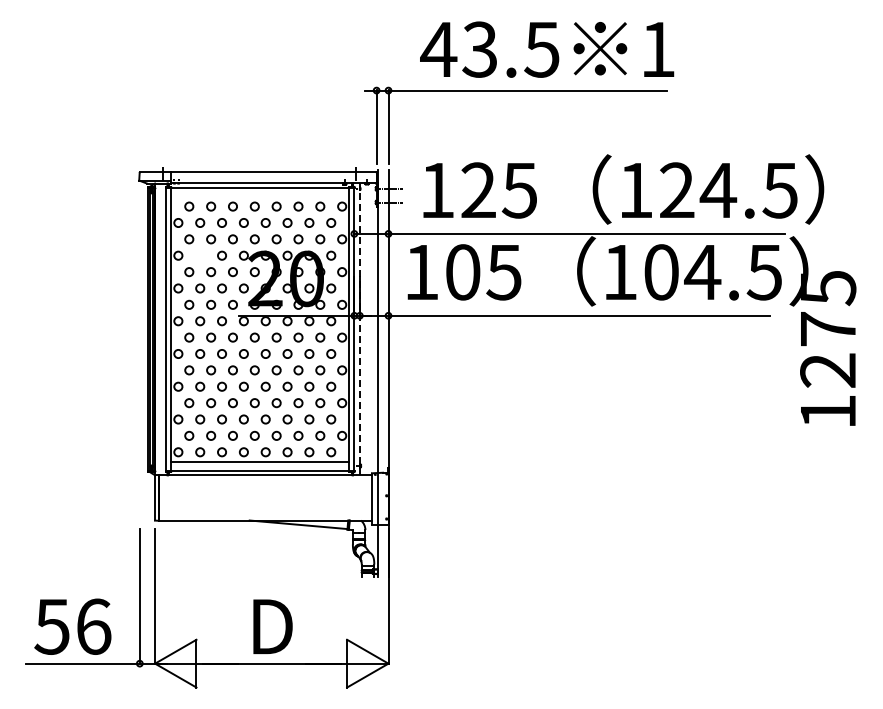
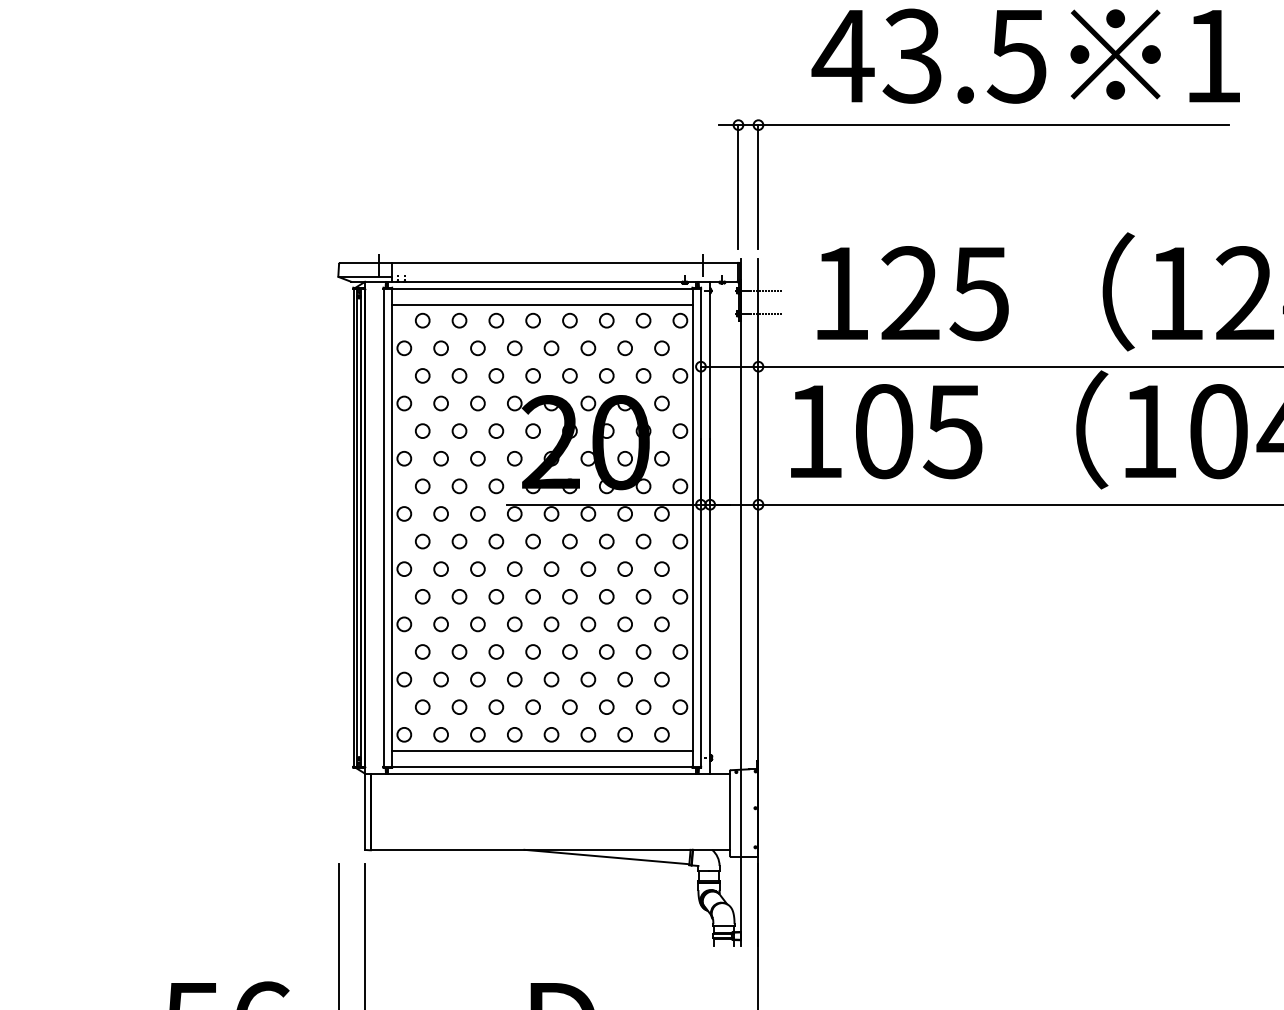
line: (260, 197) -> (542, 305), added
circle: (200, 255) -> (441, 403), added
line: (359, 328) -> (709, 526), dashed -> solid

